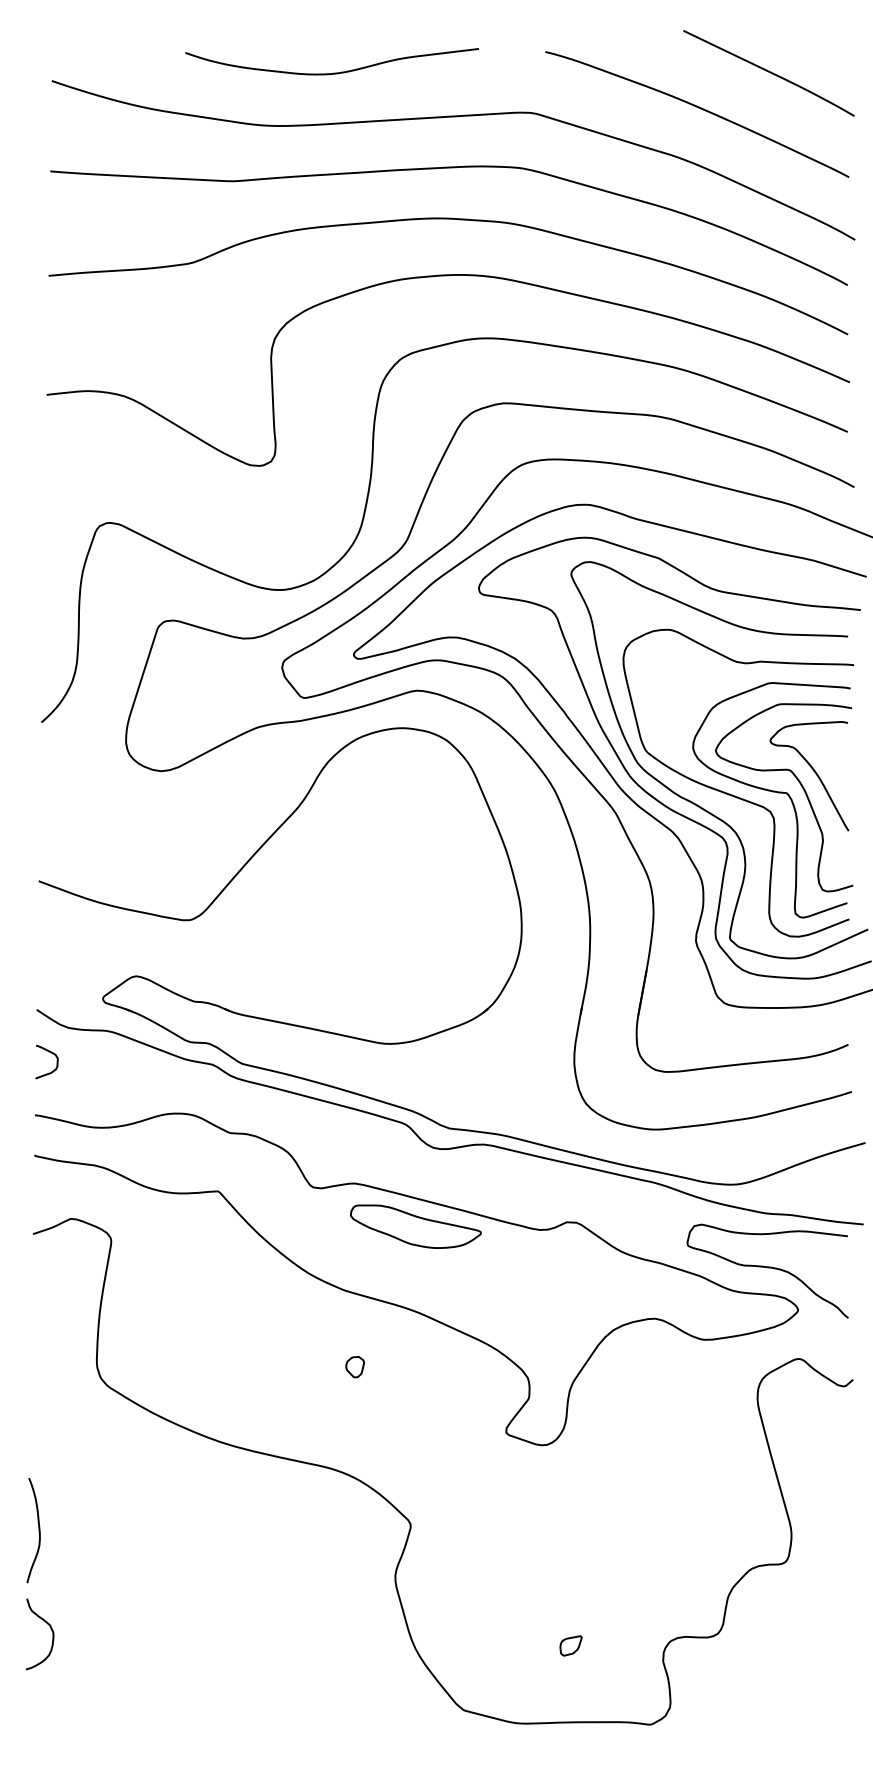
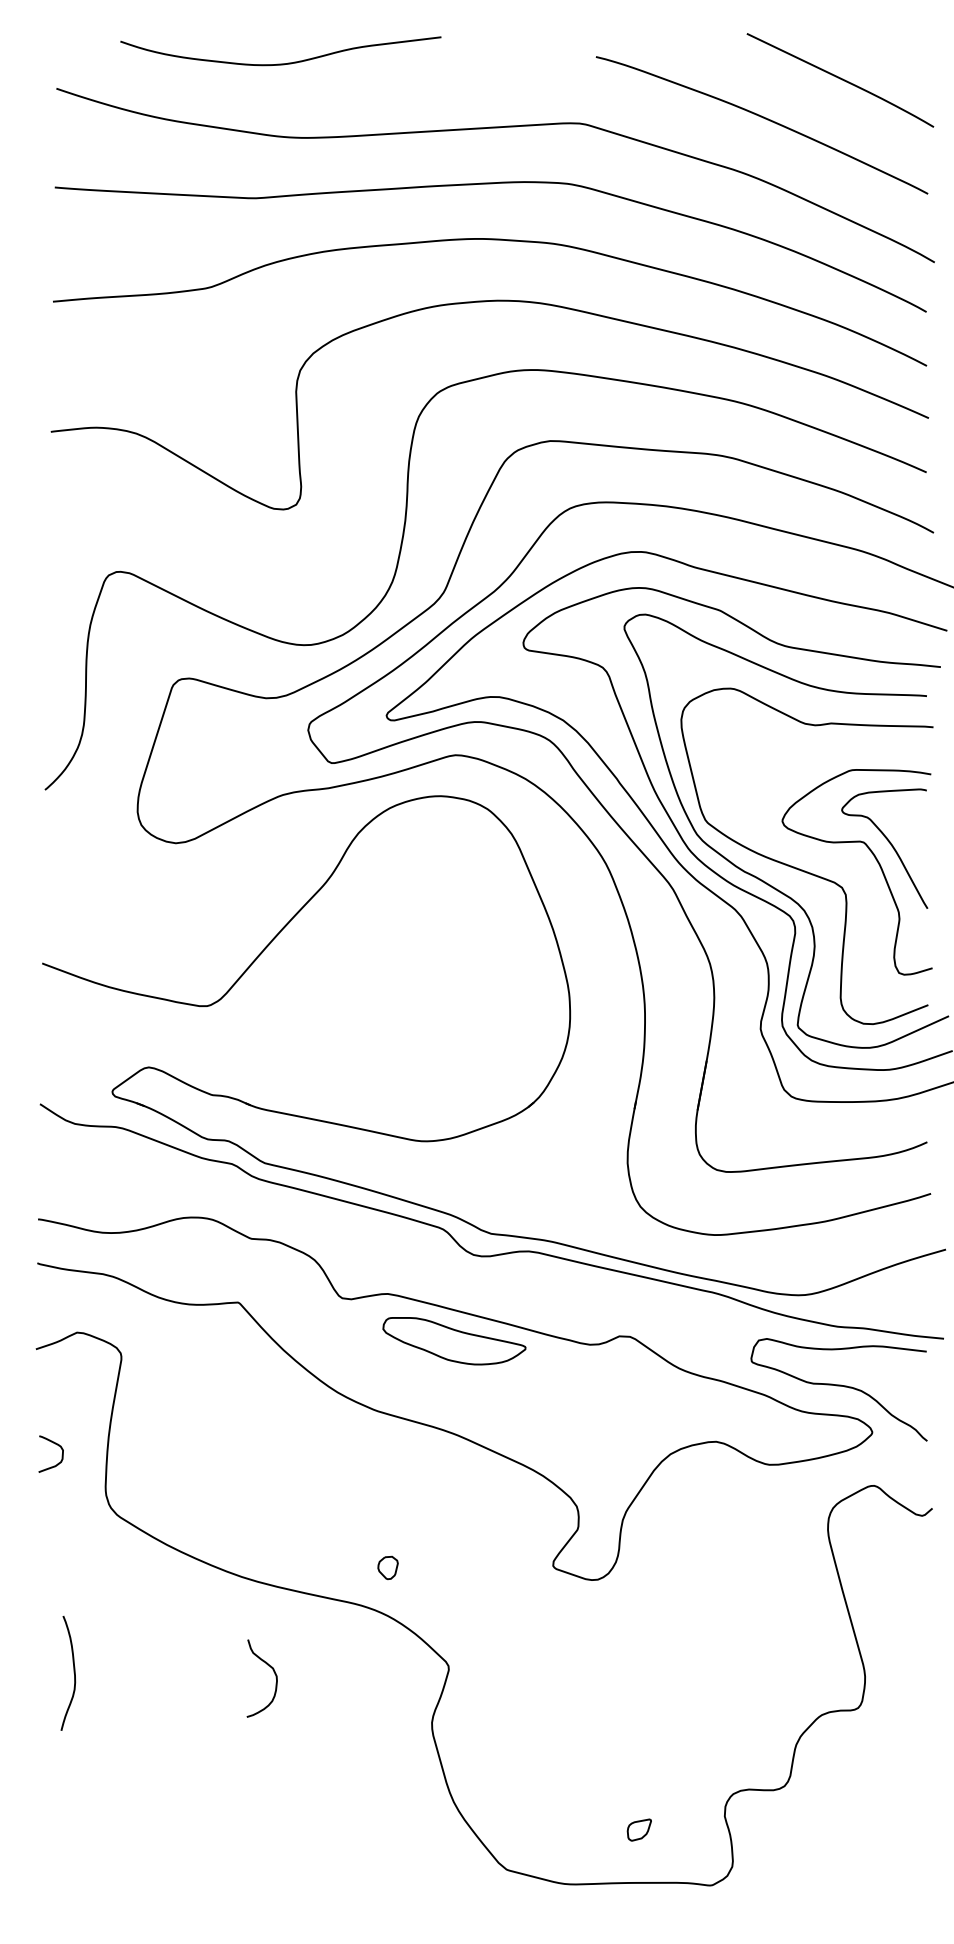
curve: (333, 72) -> (282, 63), moved
curve: (772, 792) -> (844, 866), removed
curve: (50, 1053) -> (55, 1444), moved
part: (354, 1367) -> (387, 1568), moved
curve: (38, 1530) -> (73, 1673), moved
curve: (51, 1631) -> (274, 1675), moved
part: (570, 1645) -> (638, 1829), moved

